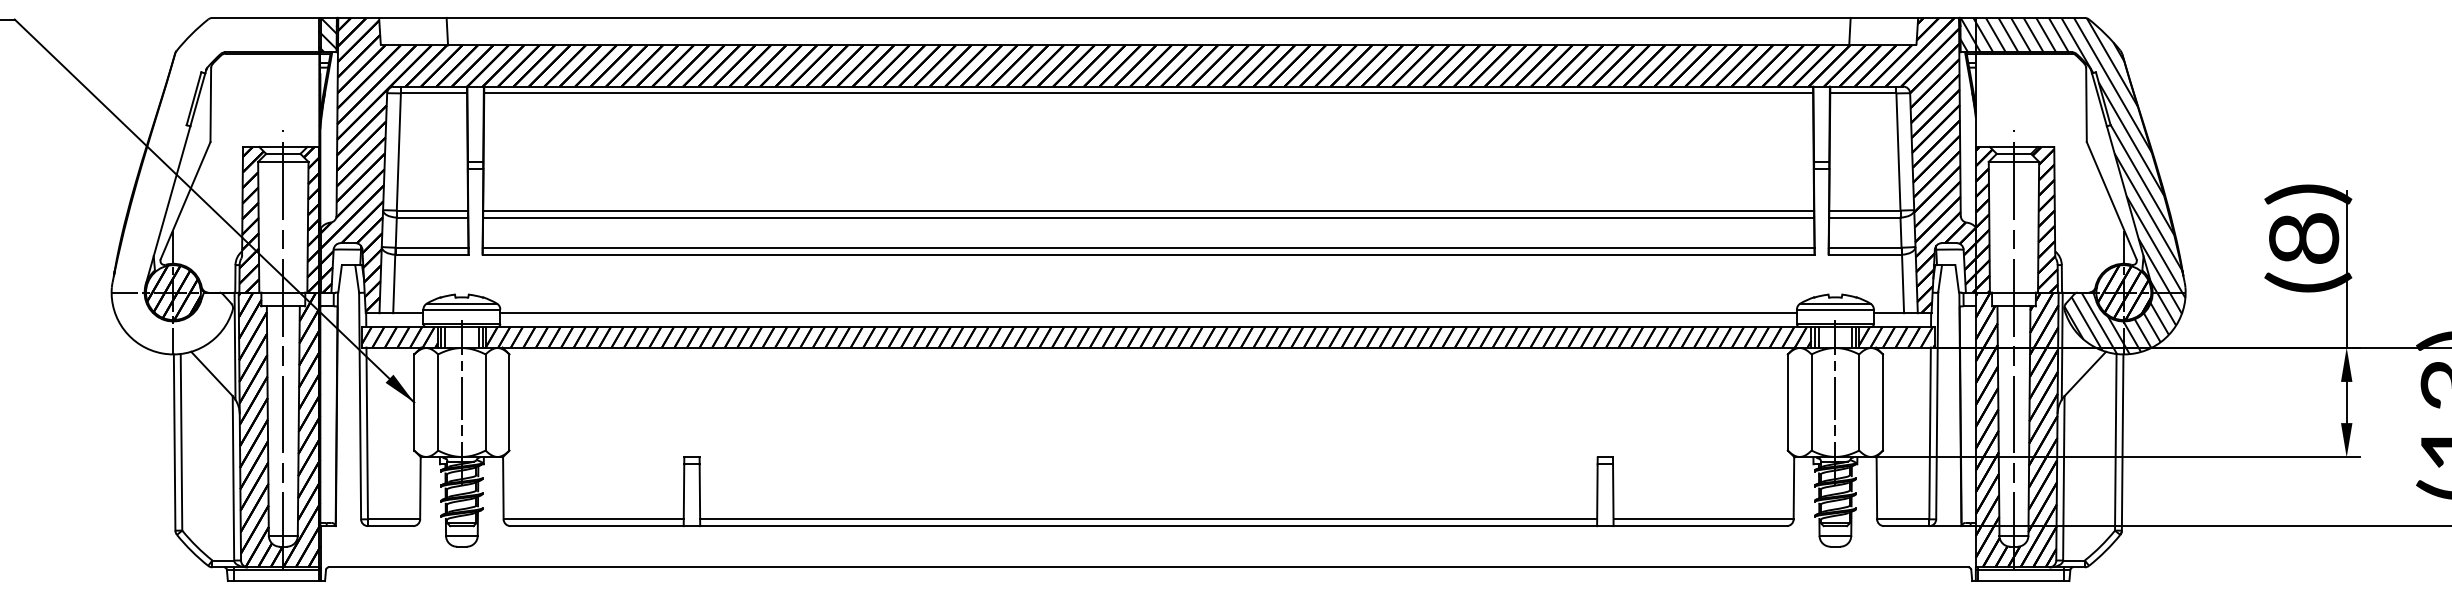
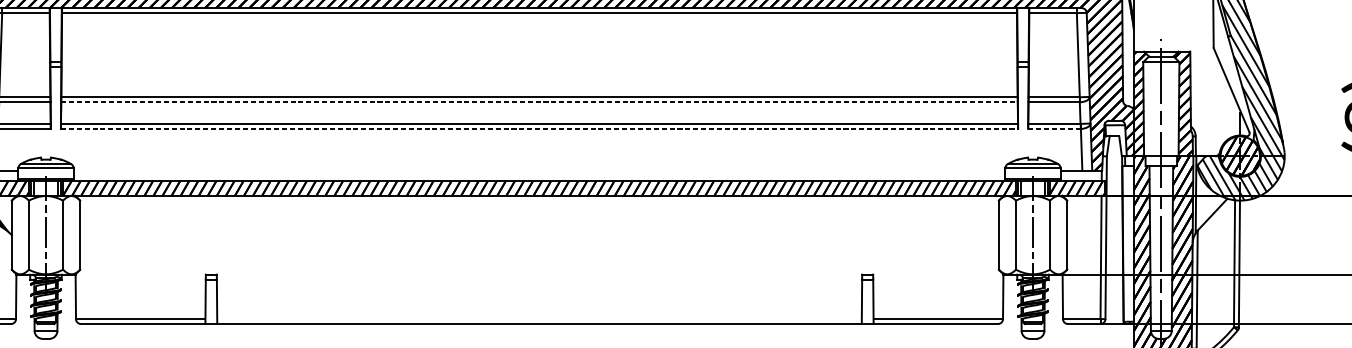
line: (1148, 217) -> (539, 102), solid -> dashed
line: (1149, 254) -> (540, 128), solid -> dashed
line: (1865, 254) -> (1054, 128), solid -> dashed
line: (1148, 313) -> (539, 171), removed
line: (1148, 519) -> (539, 319), removed

